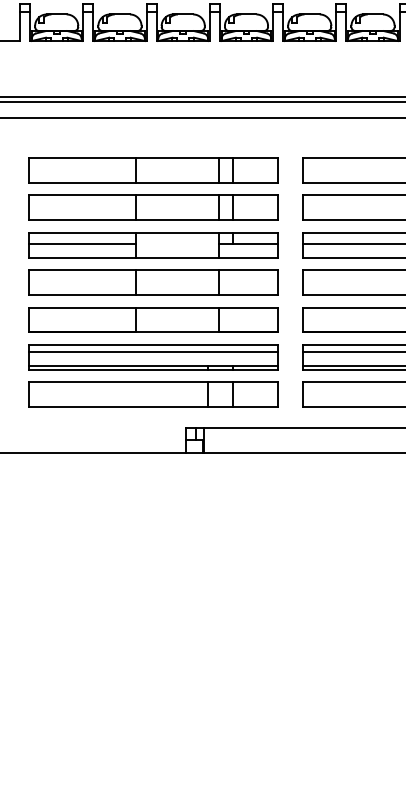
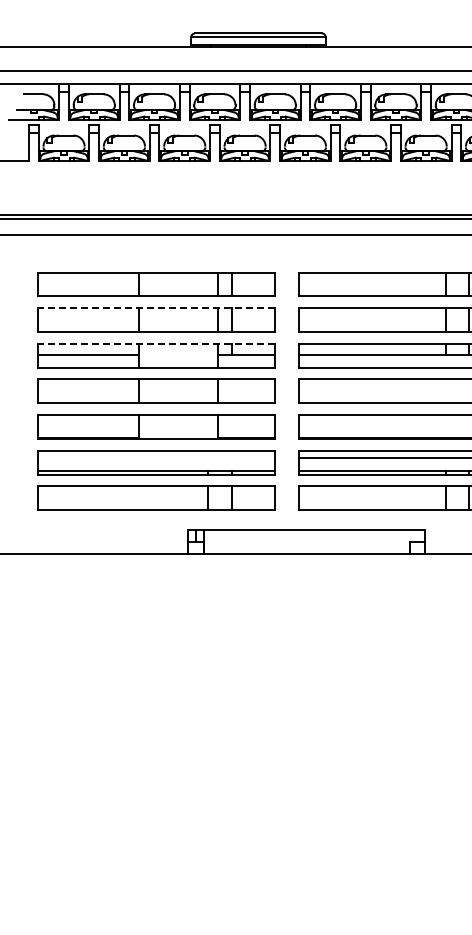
line: (153, 195) -> (156, 308), solid -> dashed
line: (153, 232) -> (156, 343), solid -> dashed
line: (153, 351) -> (156, 457), removed

